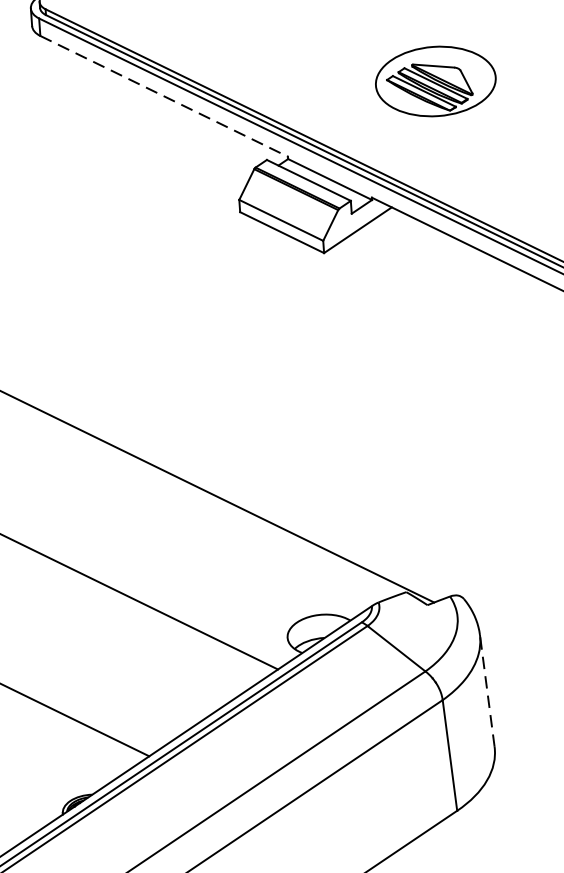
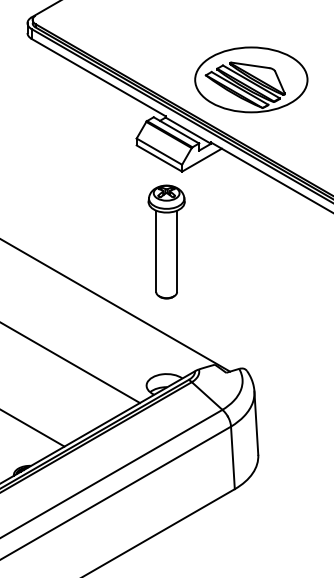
part: (435, 80) -> (251, 79), size x1.67
line: (165, 96) -> (99, 77), dashed -> solid
part: (305, 379) -> (166, 241), added
line: (487, 691) -> (256, 423), dashed -> solid

